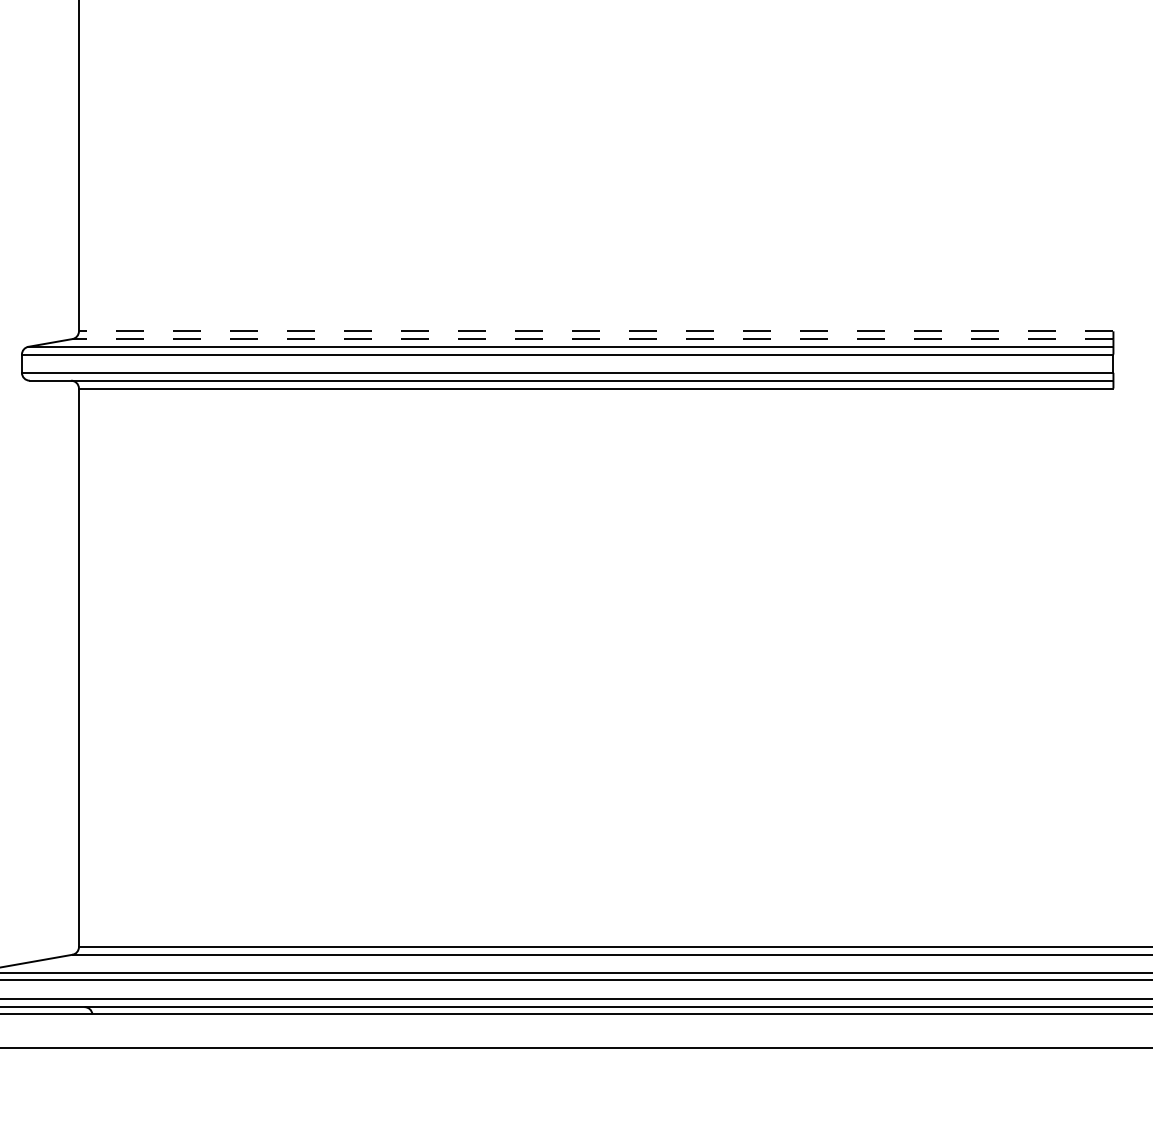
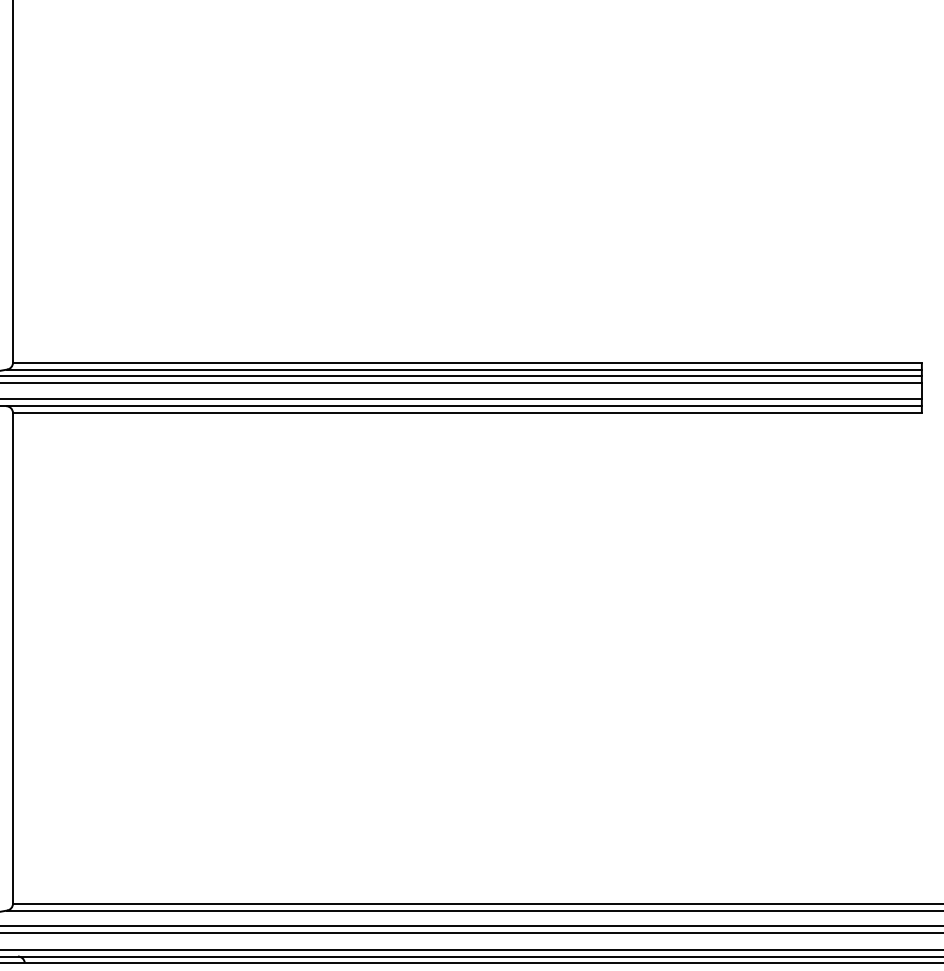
line: (595, 331) -> (466, 362), dashed -> solid
line: (592, 339) -> (464, 369), dashed -> solid

